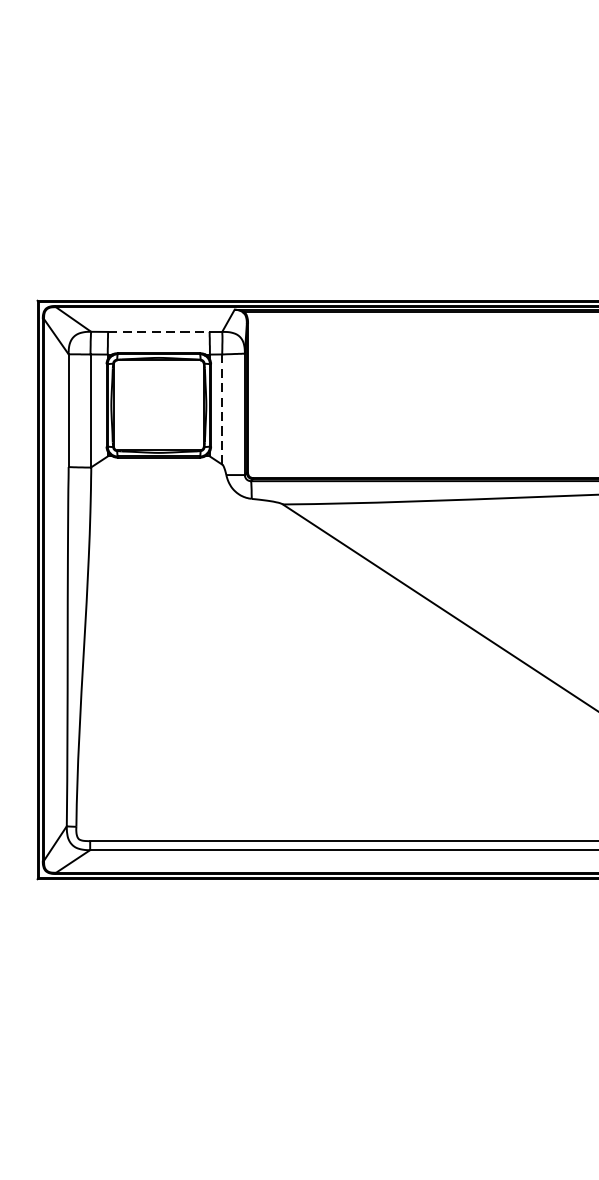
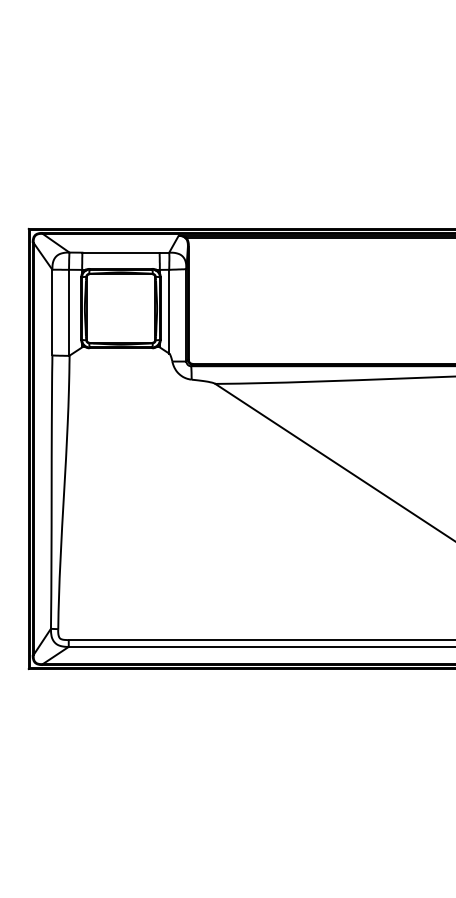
line: (159, 331) -> (121, 252), dashed -> solid
line: (222, 409) -> (169, 311), dashed -> solid

